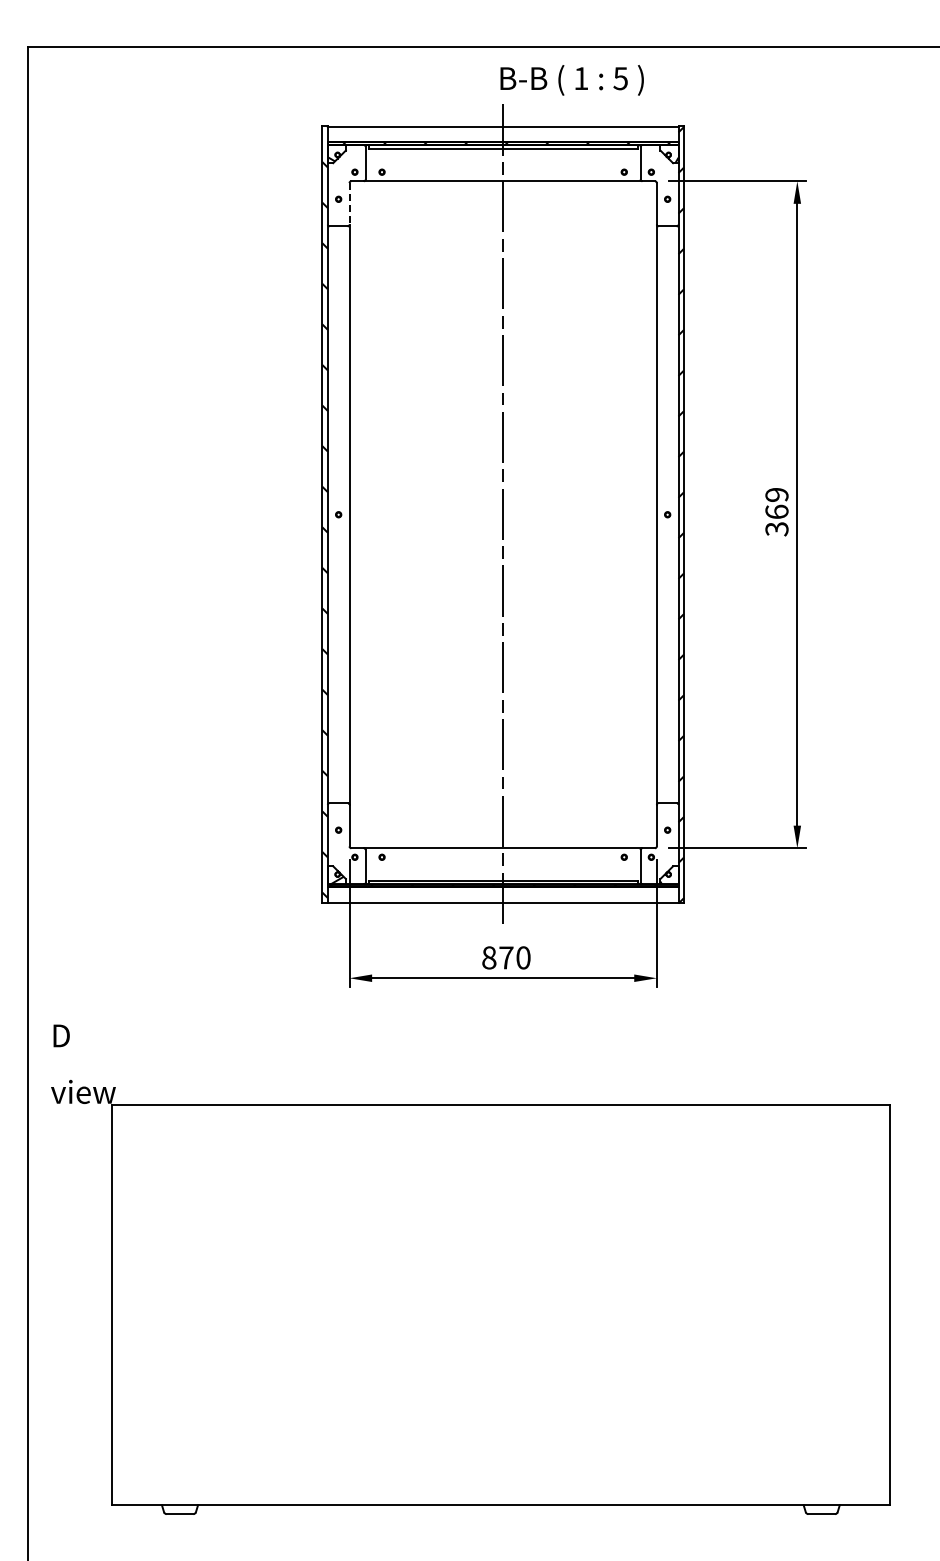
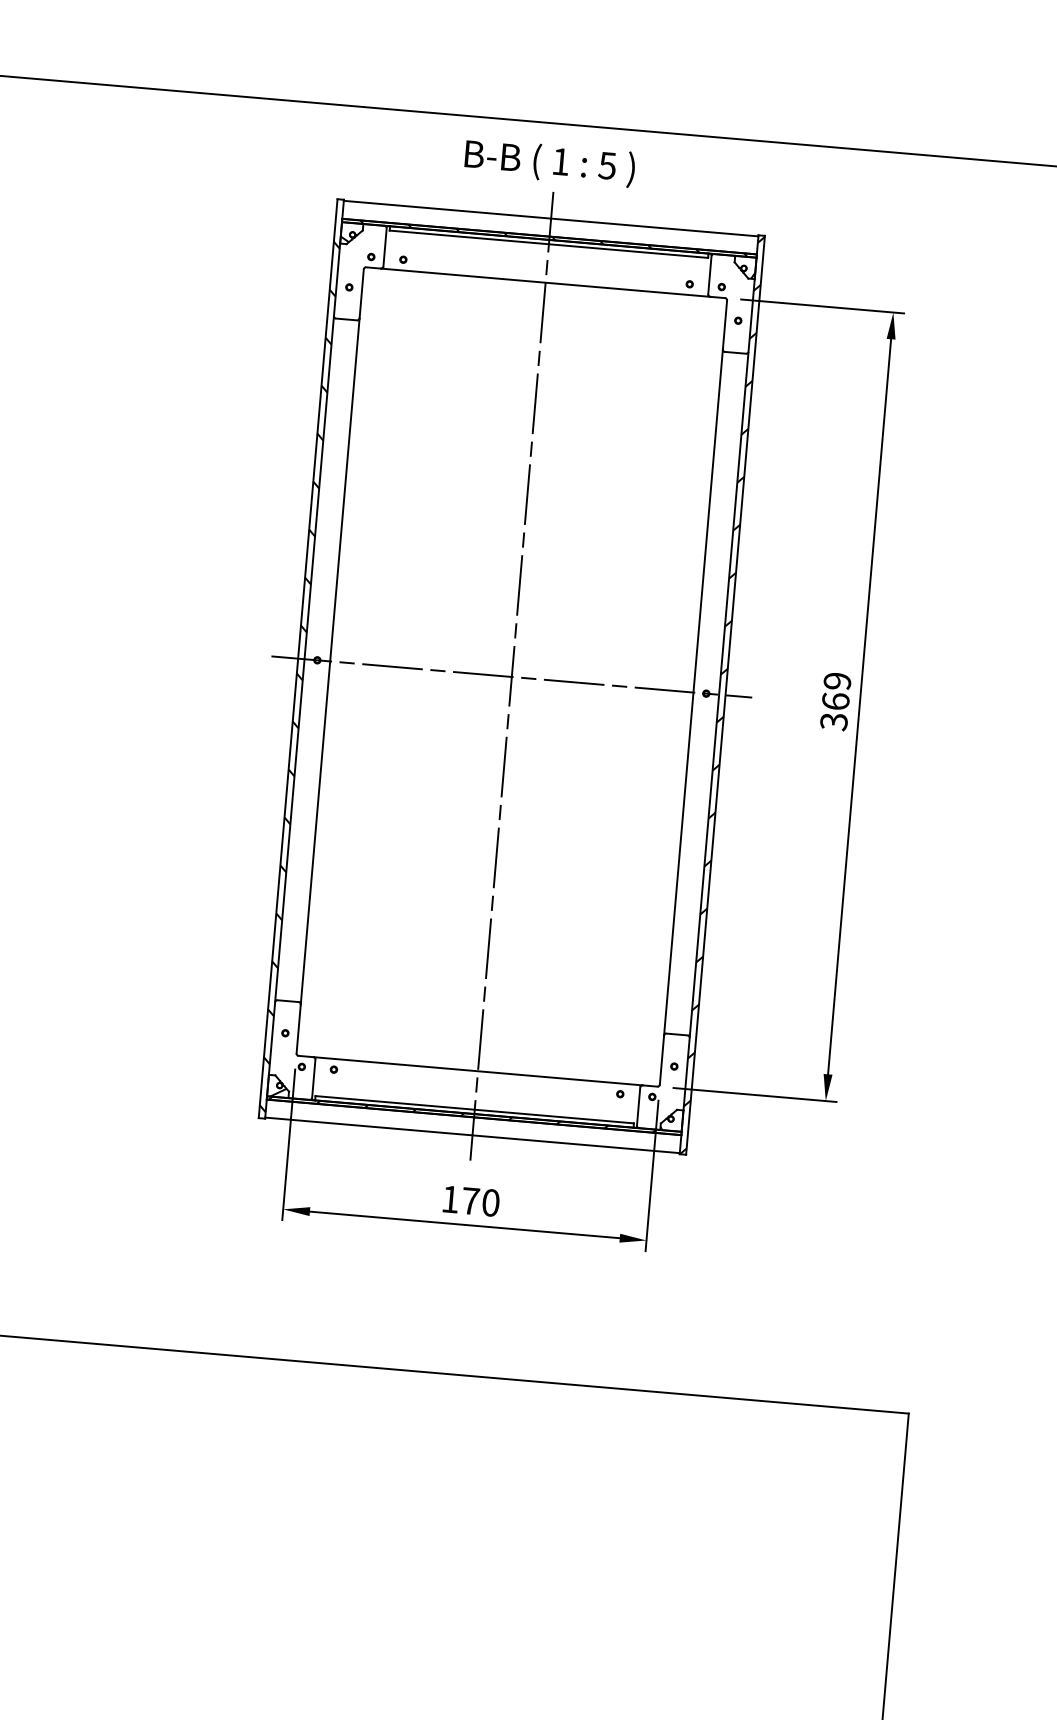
text: (571, 80) -> (549, 163), moved
line: (349, 203) -> (361, 293), dashed -> solid
line: (502, 514) -> (511, 676), added
text: (489, 957) -> (450, 1198), 870 -> 170

